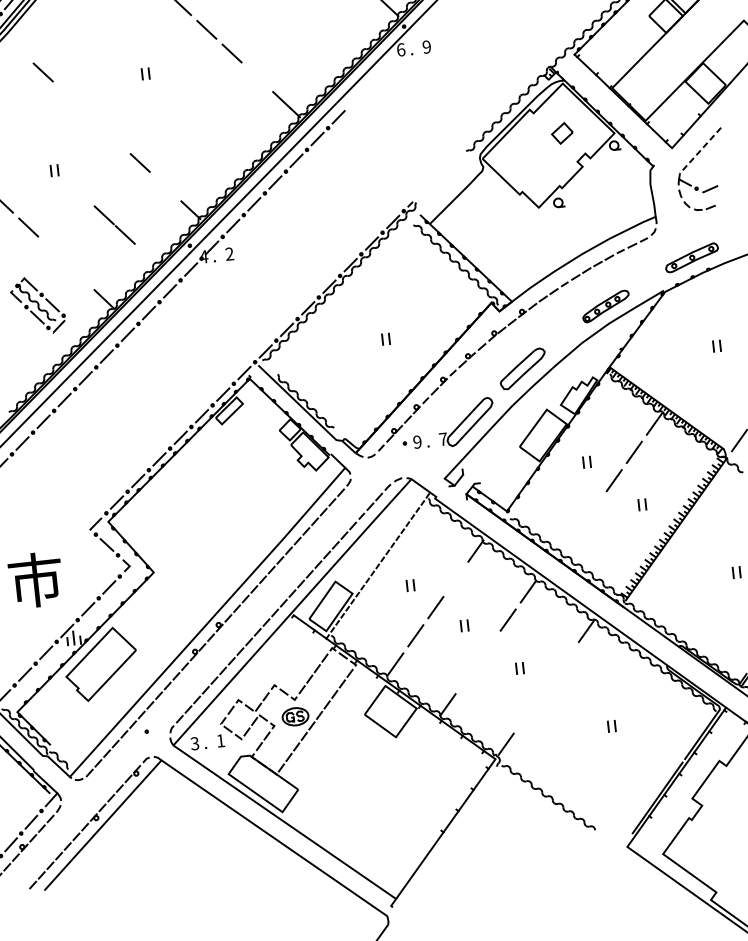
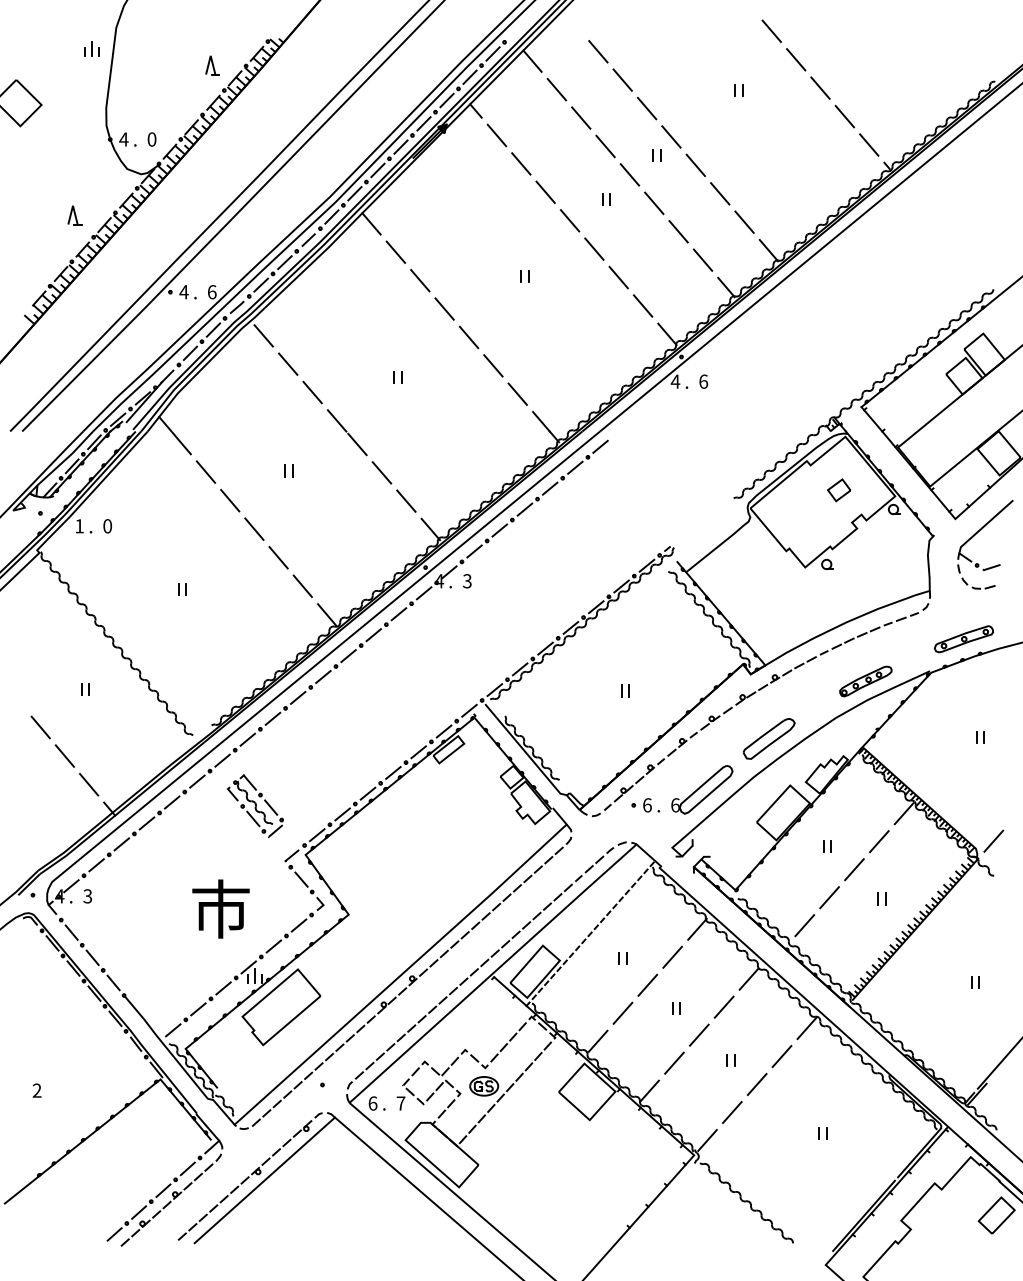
text: (426, 46) -> (703, 381), 9 -> 6
line: (17, 48) -> (263, 335), added
text: (401, 49) -> (675, 381), 6 -> 4
line: (256, 76) -> (517, 393), added
line: (68, 96) -> (312, 392), added
line: (699, 152) -> (984, 526), dashed -> solid
line: (165, 185) -> (406, 500), added
line: (114, 225) -> (346, 432), moved
line: (53, 251) -> (278, 557), added
text: (229, 254) -> (467, 581), 2 -> 3
line: (78, 275) -> (302, 586), added
part: (38, 305) -> (255, 806), moved
text: (443, 439) -> (675, 805), 7 -> 6
text: (417, 442) -> (647, 805), 9 -> 6
line: (594, 508) -> (829, 897), added
line: (573, 536) -> (804, 925), added
line: (455, 578) -> (672, 956), added
line: (487, 647) -> (698, 1034), added
line: (565, 659) -> (781, 1056), added
line: (468, 675) -> (674, 1062), added
line: (545, 687) -> (756, 1084), added
line: (526, 716) -> (732, 1112), added
text: (220, 740) -> (400, 1103), 1 -> 7
text: (194, 743) -> (372, 1103), 3 -> 6

